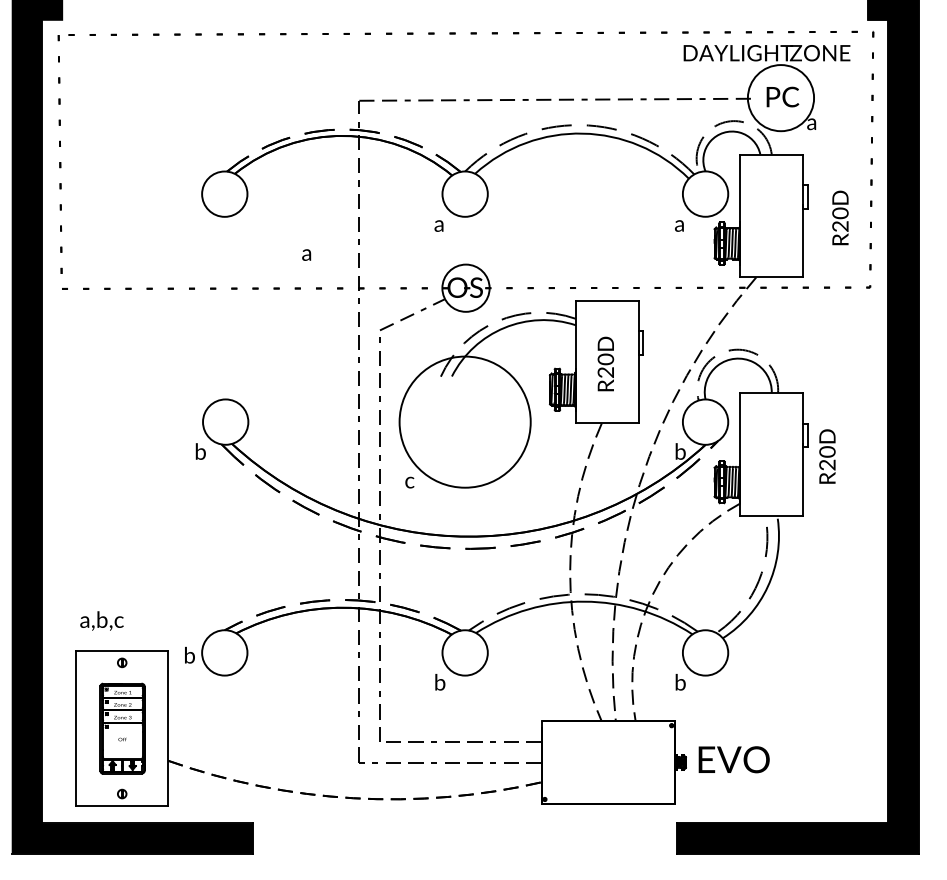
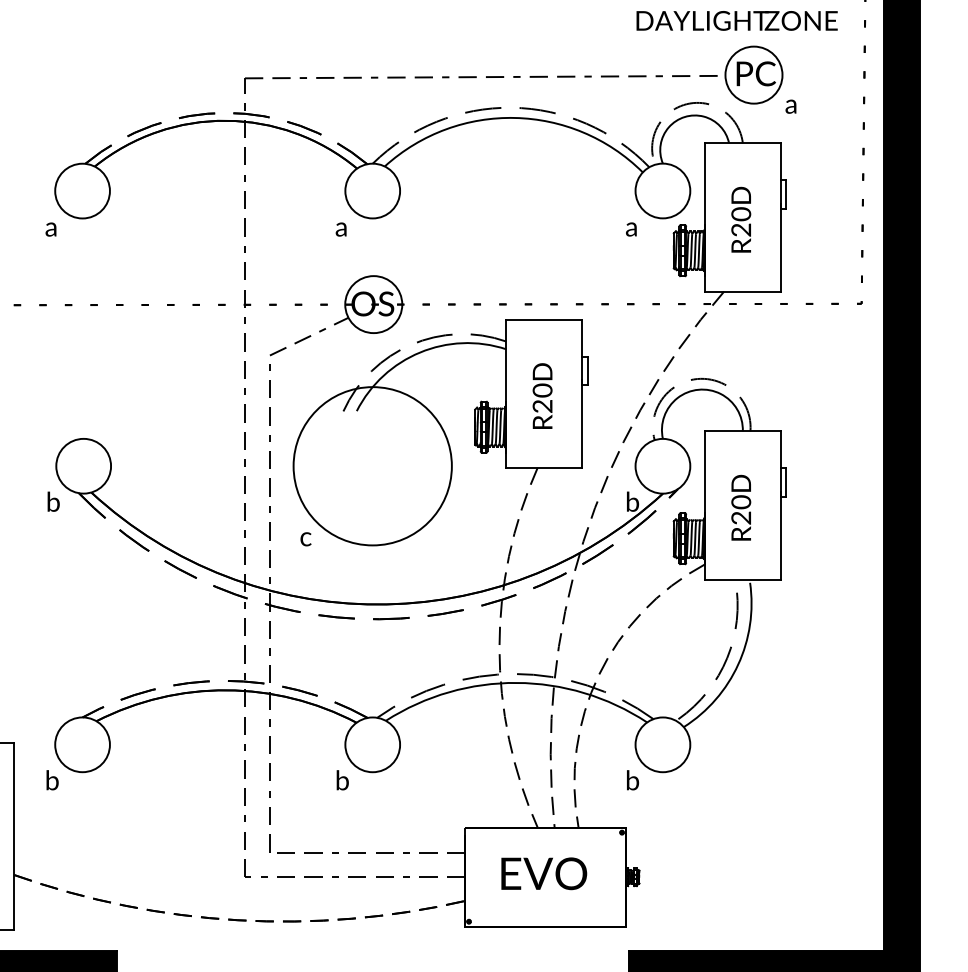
circle: (780, 97) -> (753, 74), size x0.71
text: (840, 217) -> (741, 219), moved
text: (306, 254) -> (50, 228), moved
text: (827, 456) -> (741, 507), moved
text: (189, 654) -> (52, 779), moved
text: (733, 759) -> (543, 873), moved

